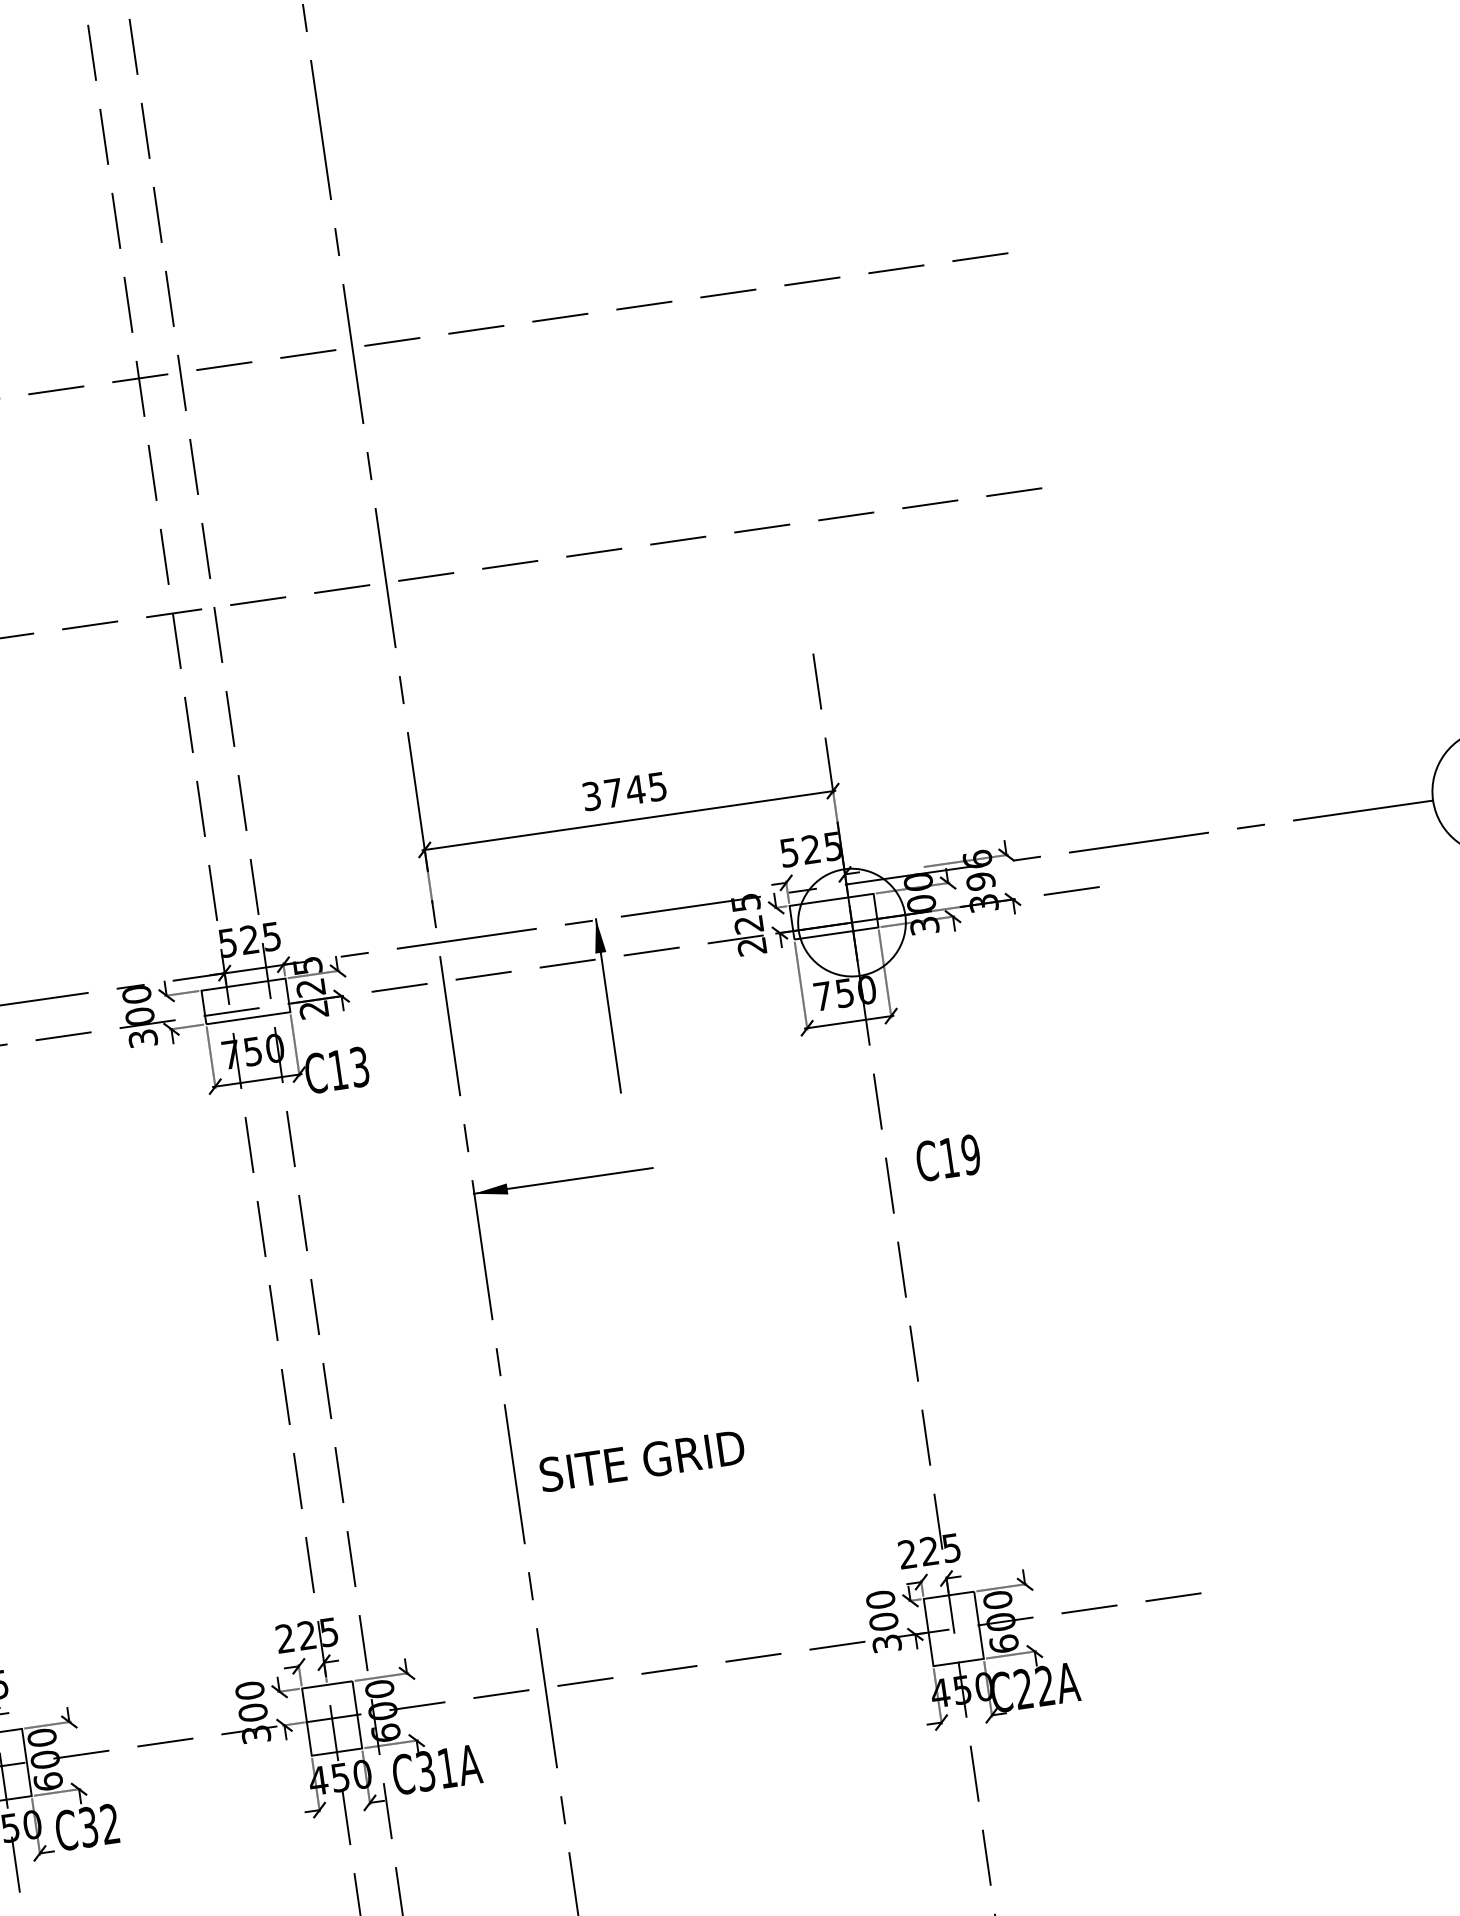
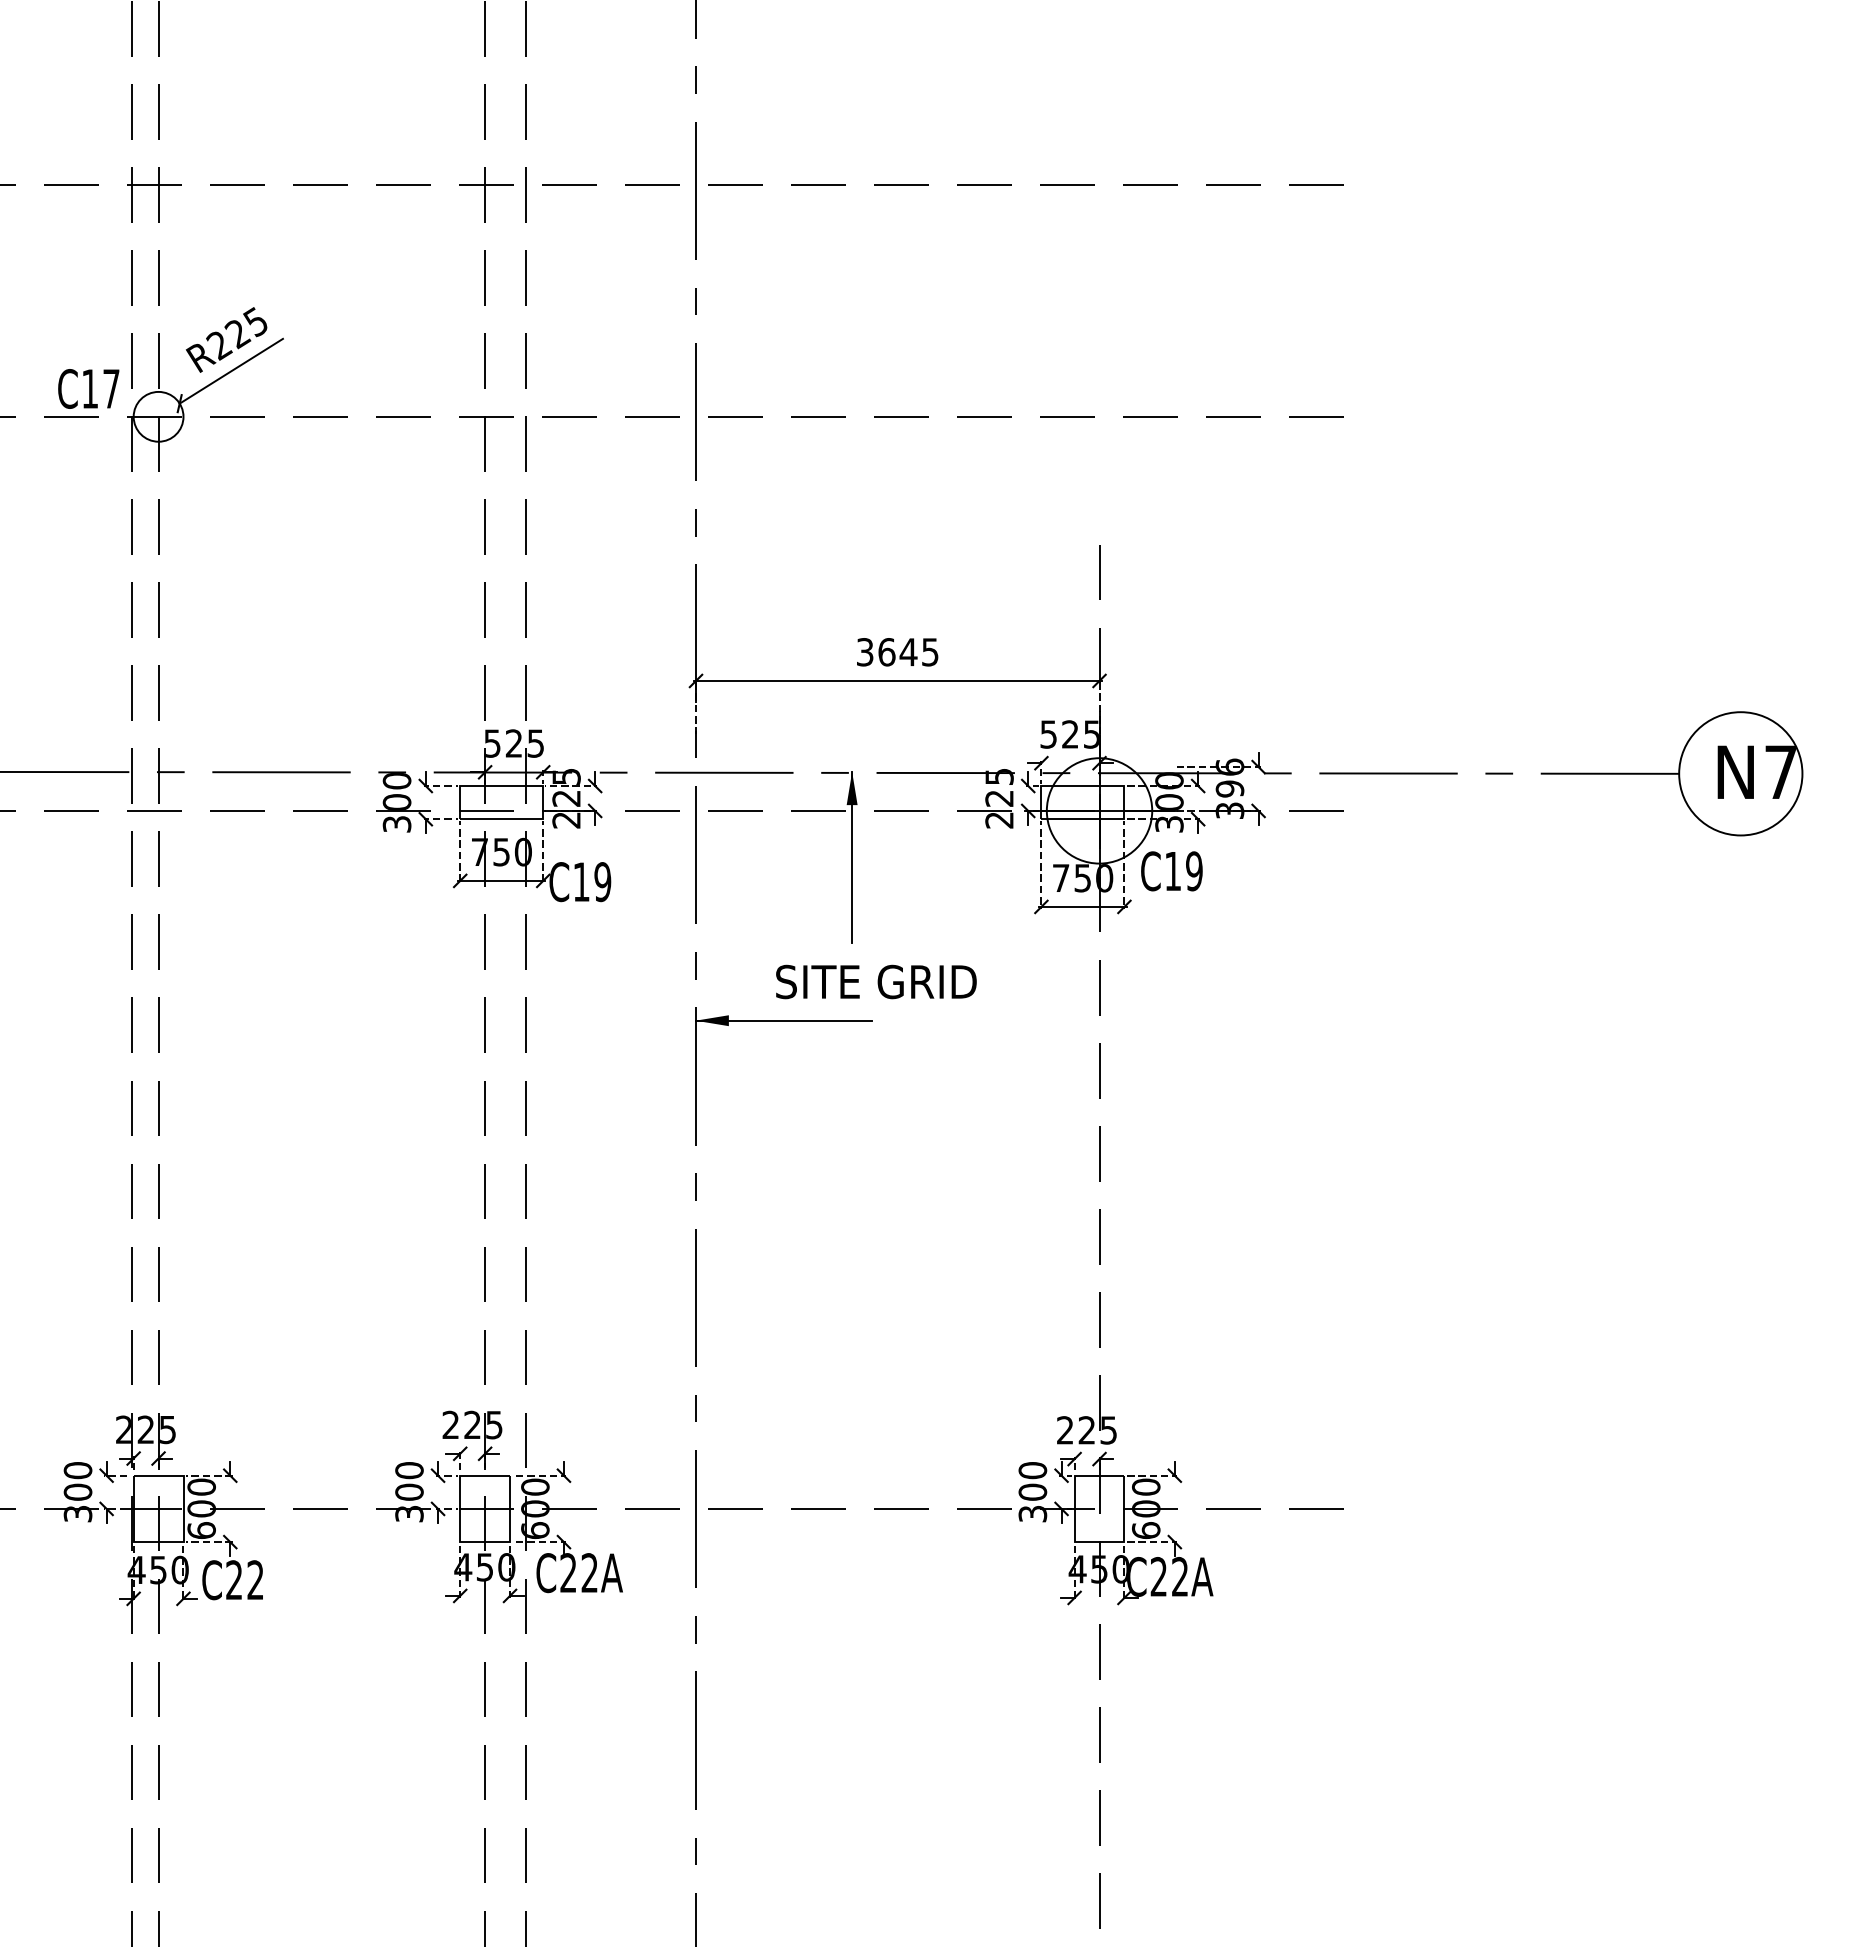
text: (613, 793) -> (886, 652), 3745 -> 3645
text: (359, 1066) -> (602, 881), C13 -> C19
text: (947, 1158) -> (1171, 871), moved
text: (642, 1460) -> (876, 981), moved
text: (435, 1770) -> (578, 1573), C31A -> C22A
text: (88, 1827) -> (234, 1580), C32 -> C22

